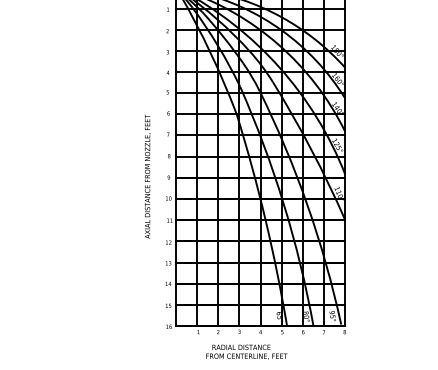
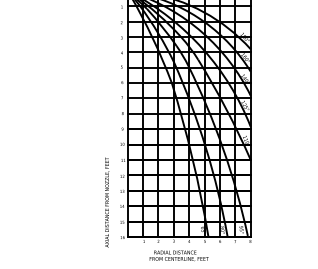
text: (148, 176) -> (107, 202), moved

